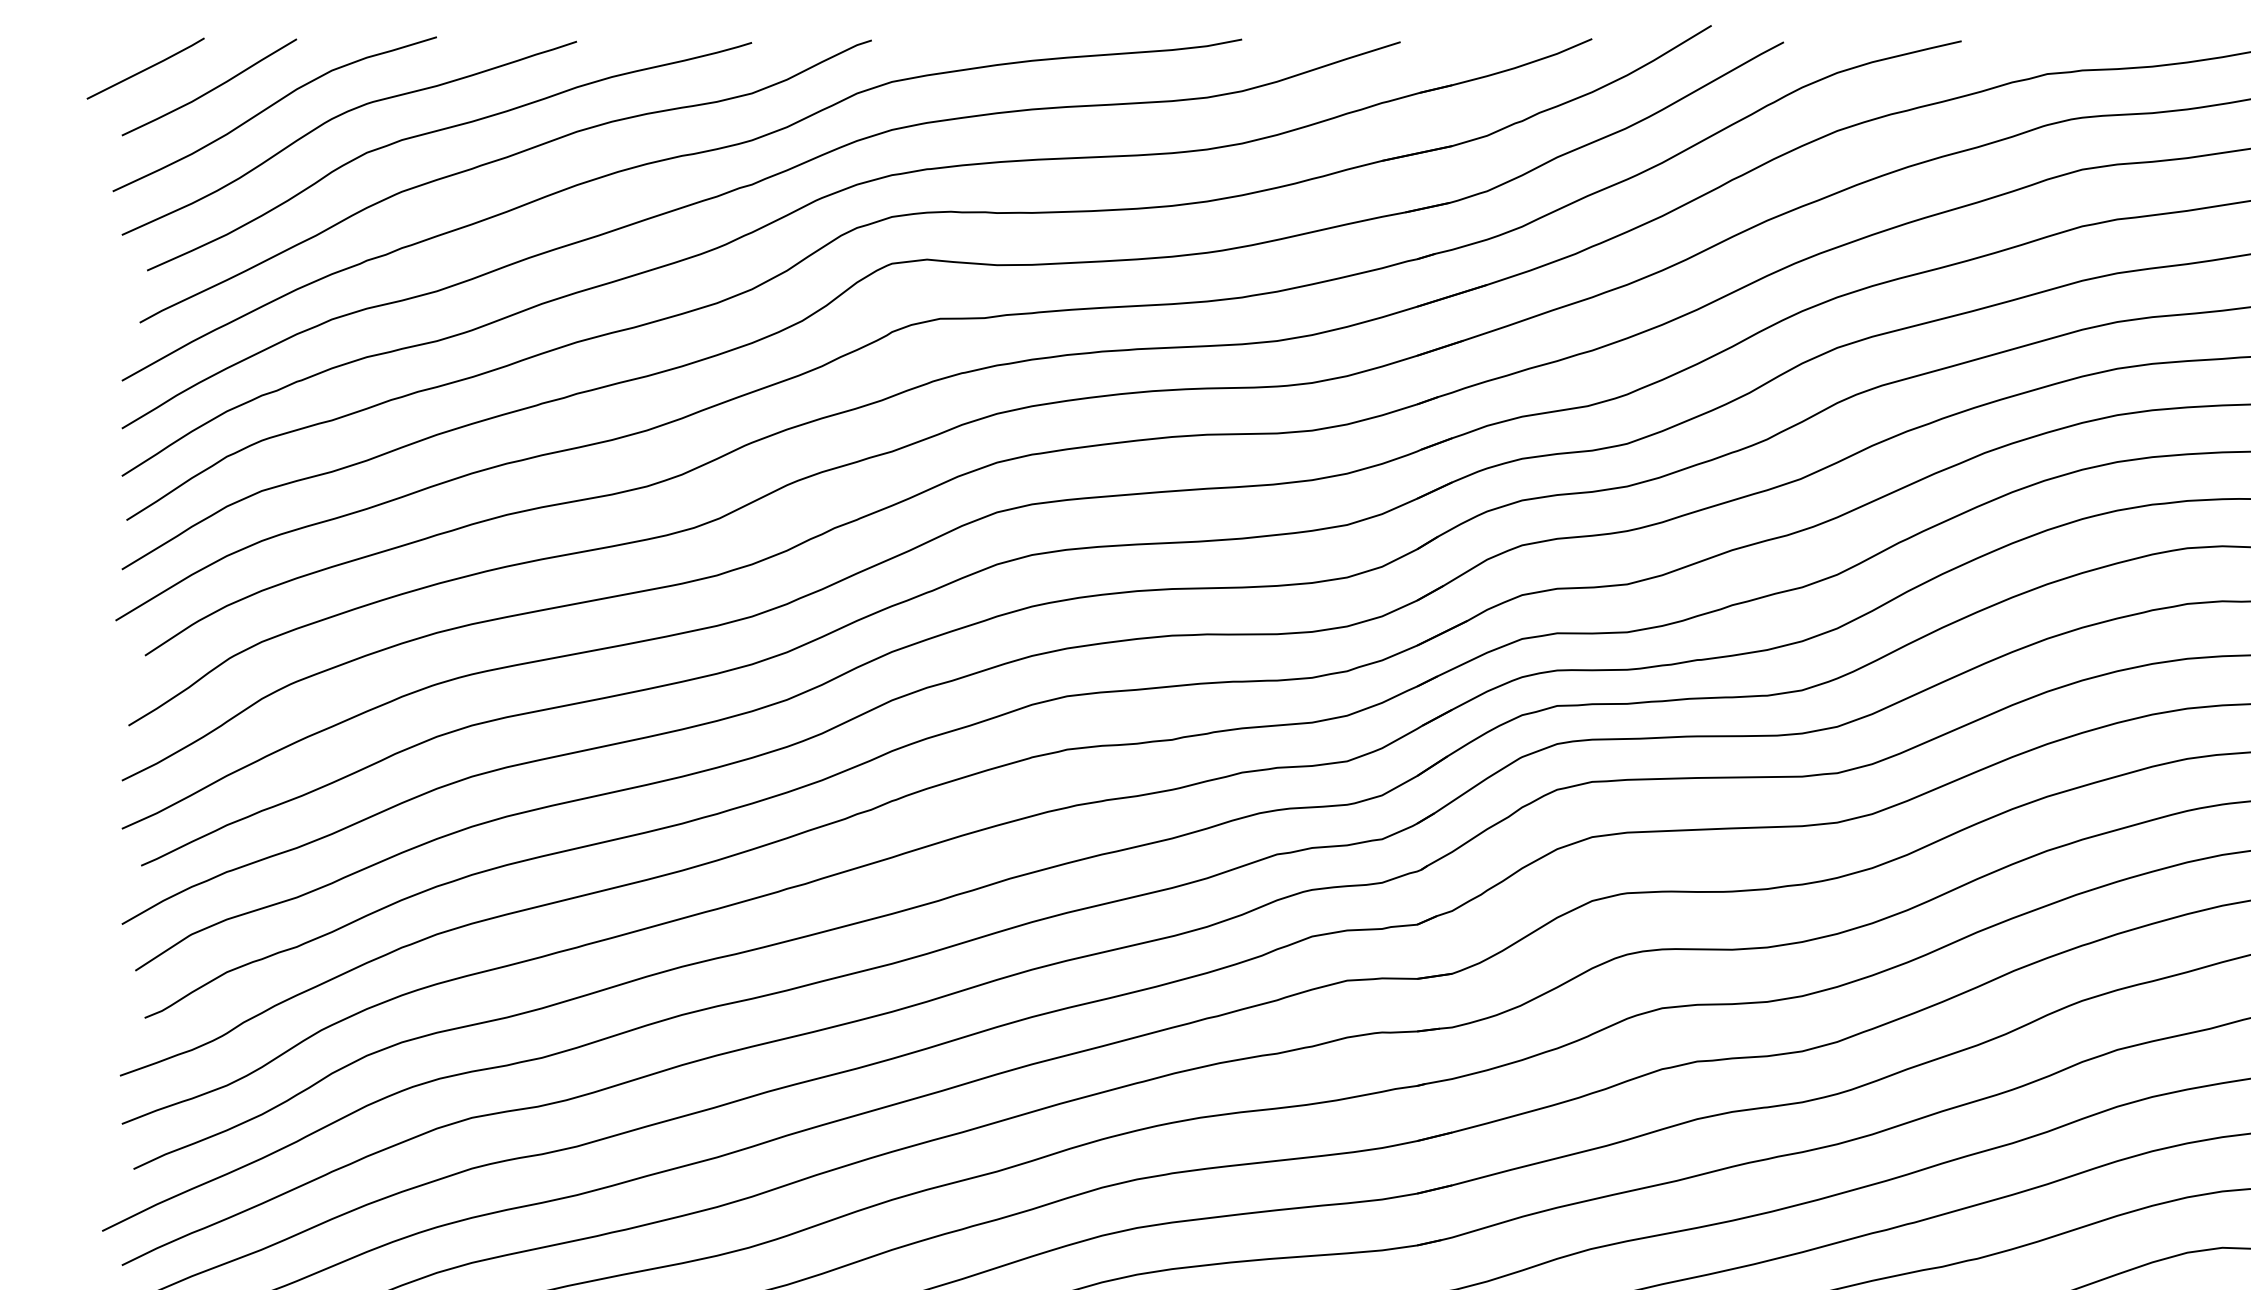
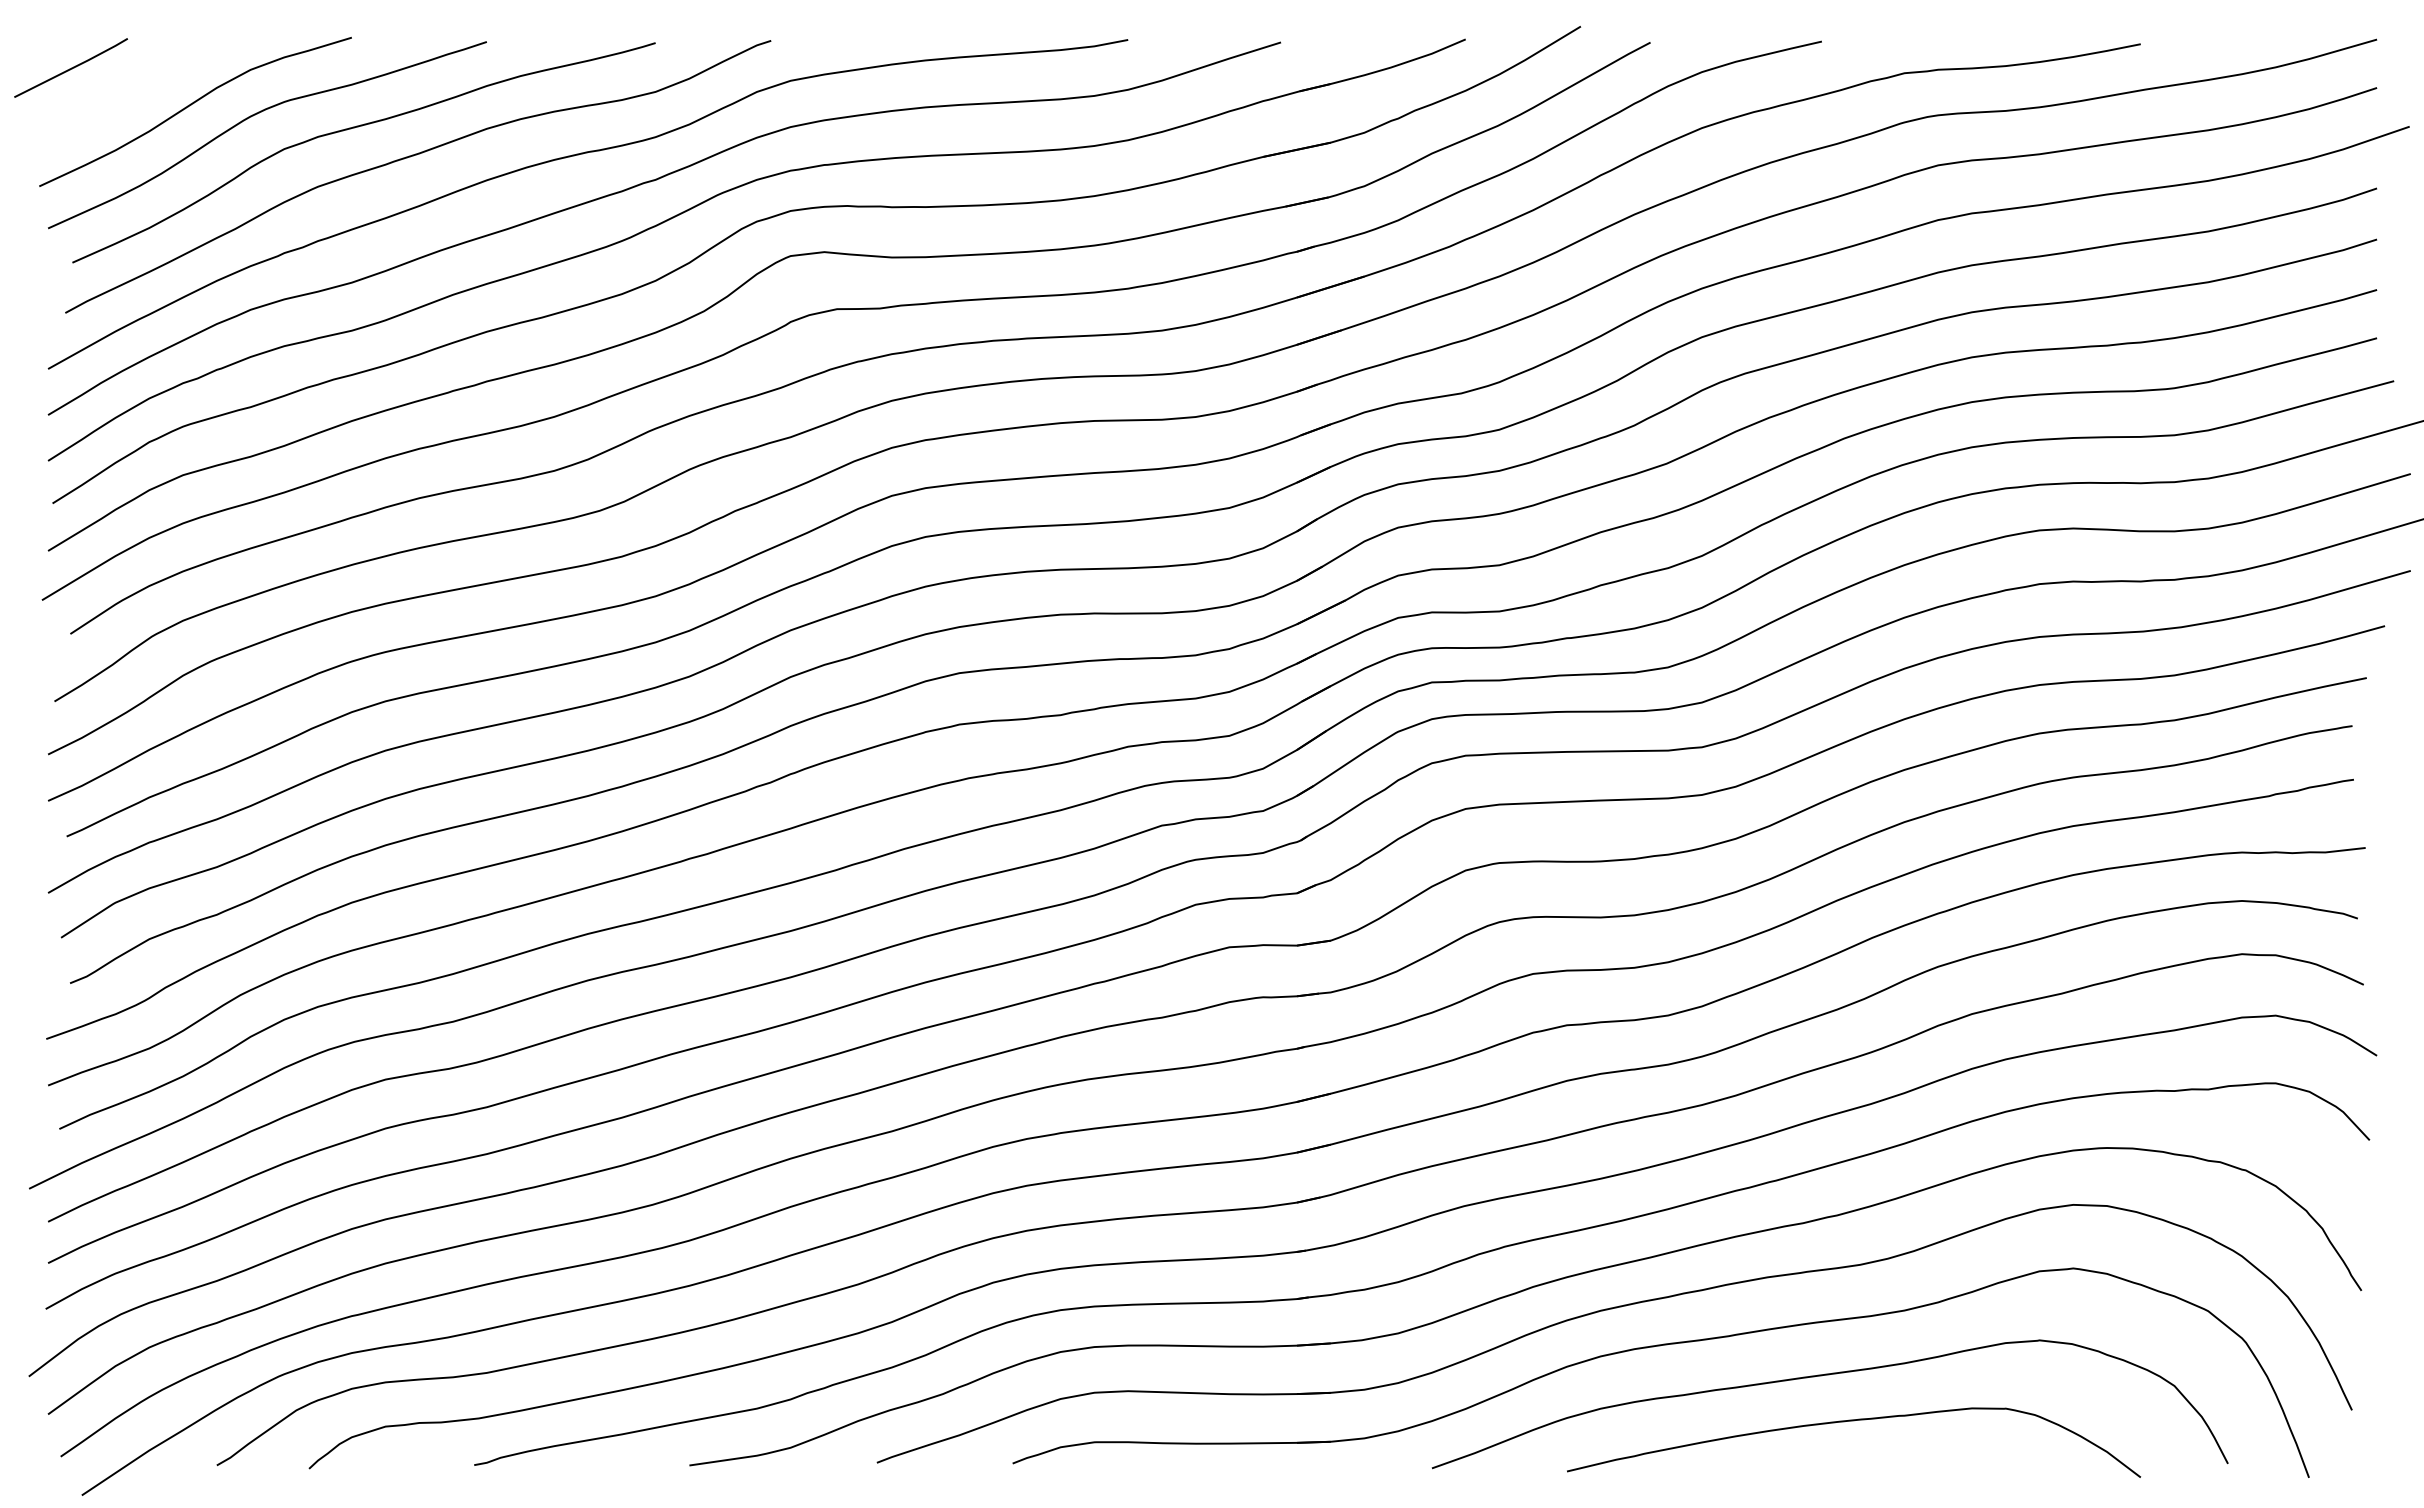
curve: (210, 89) -> (133, 88), removed

